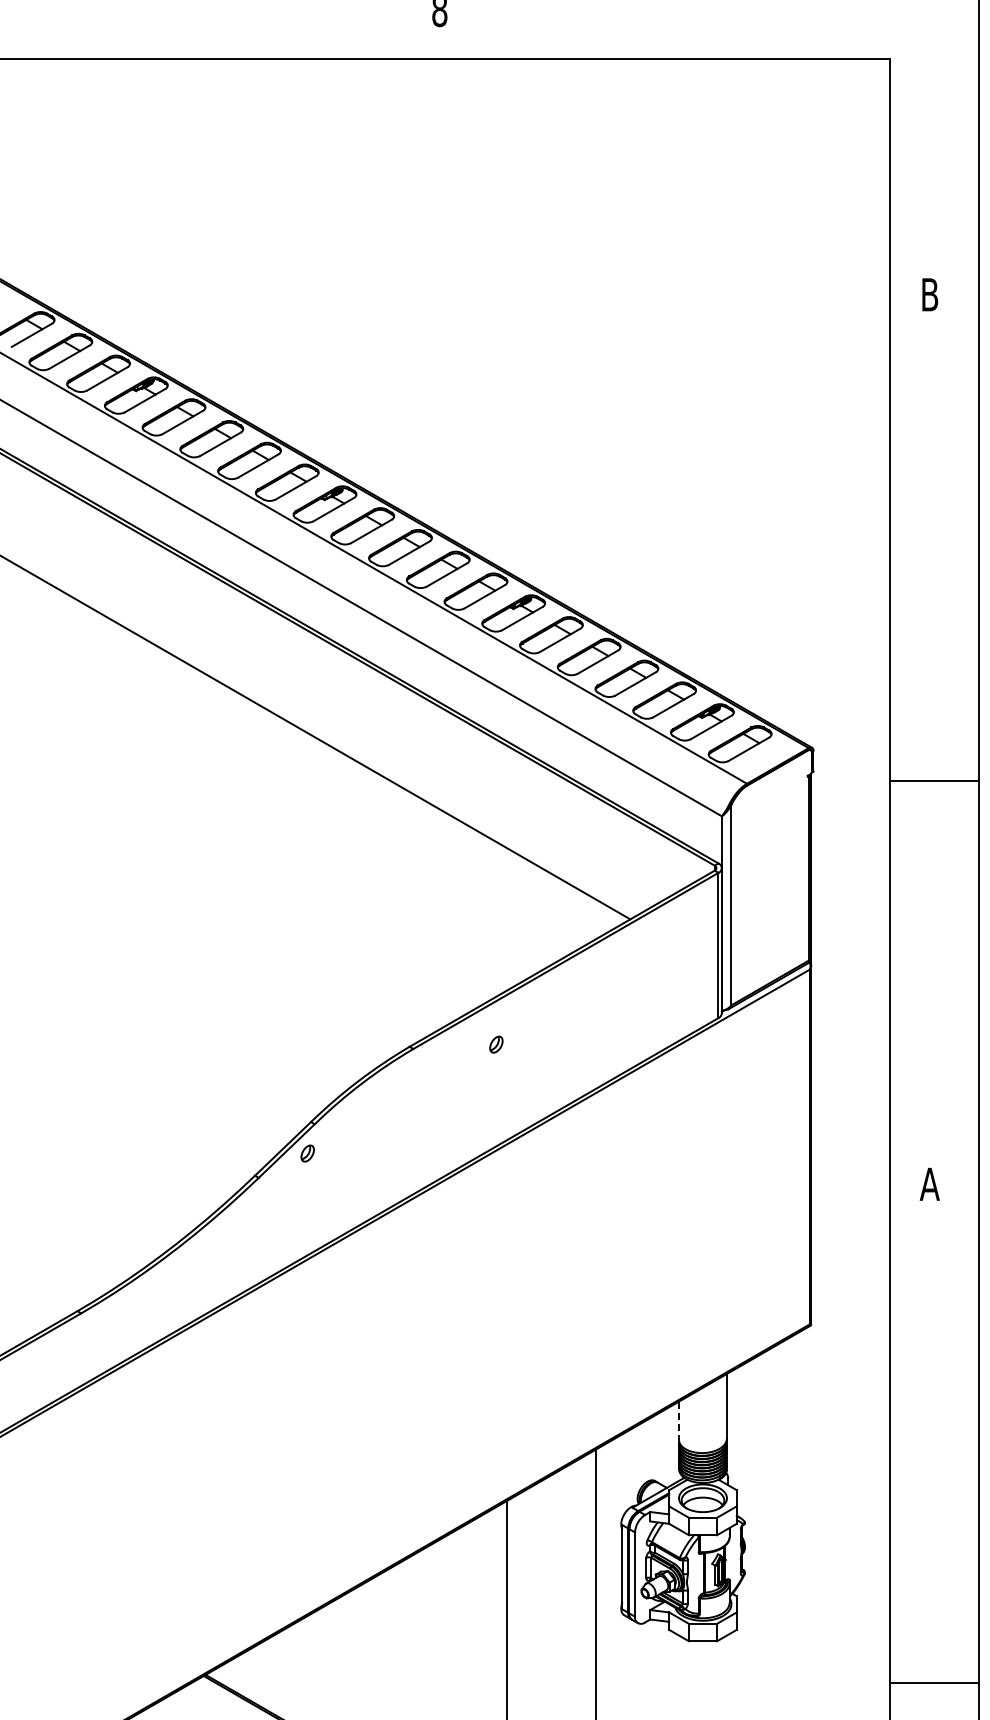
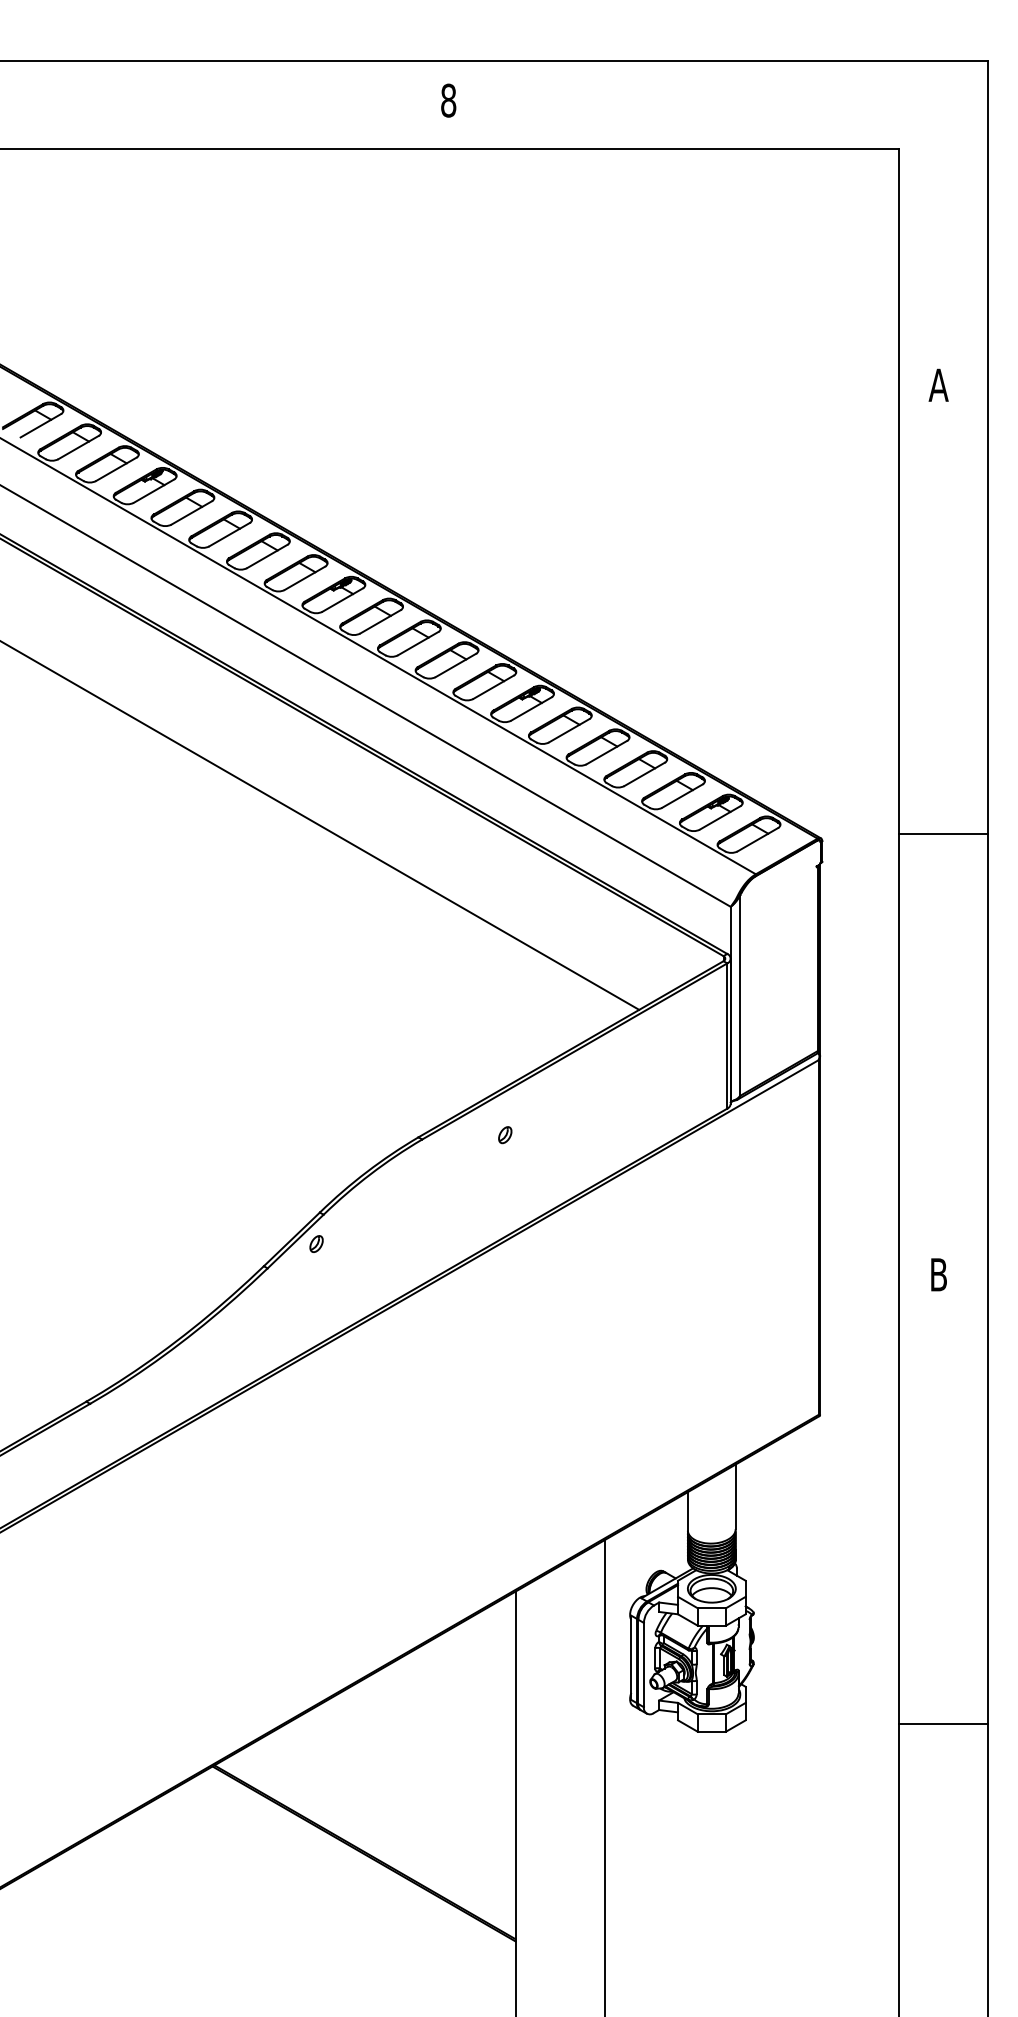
text: (929, 293) -> (938, 384), B -> A
line: (933, 780) -> (942, 834), moved
text: (929, 1183) -> (938, 1274), A -> B
line: (678, 1420) -> (687, 1511), dashed -> solid
line: (933, 1682) -> (942, 1723), moved

